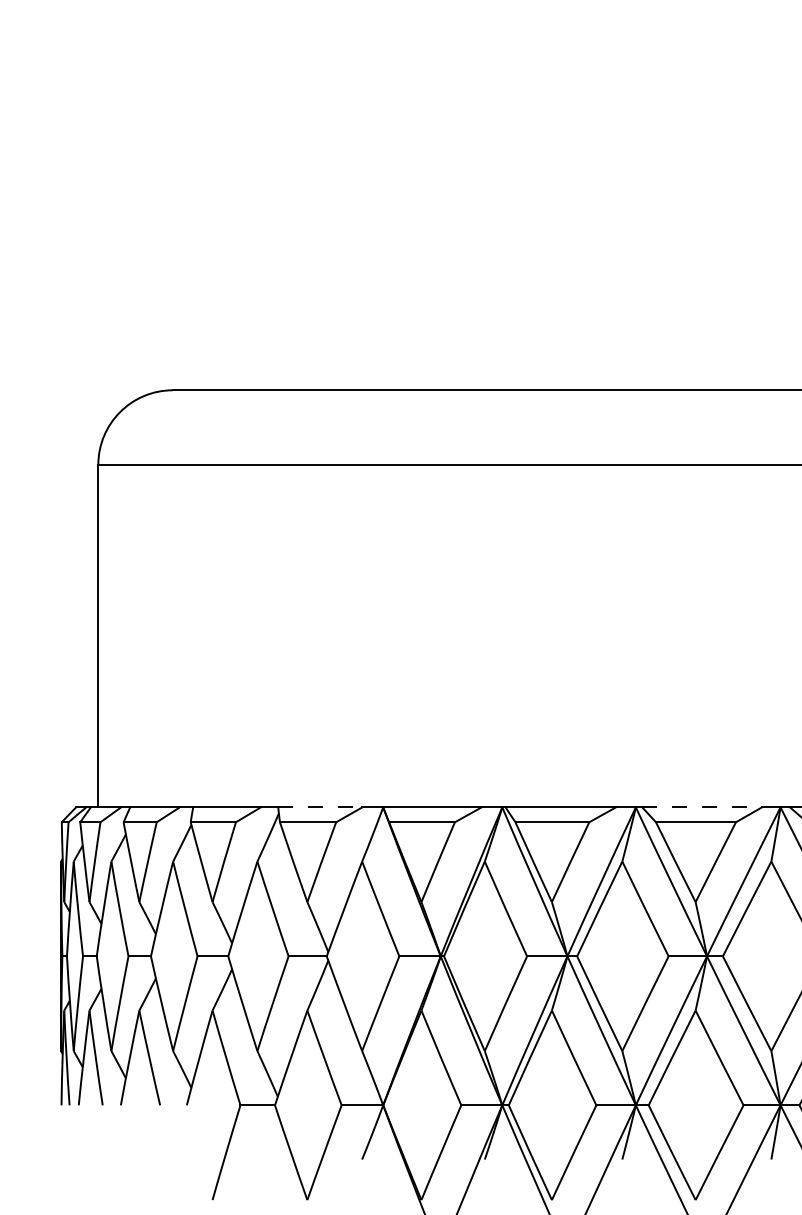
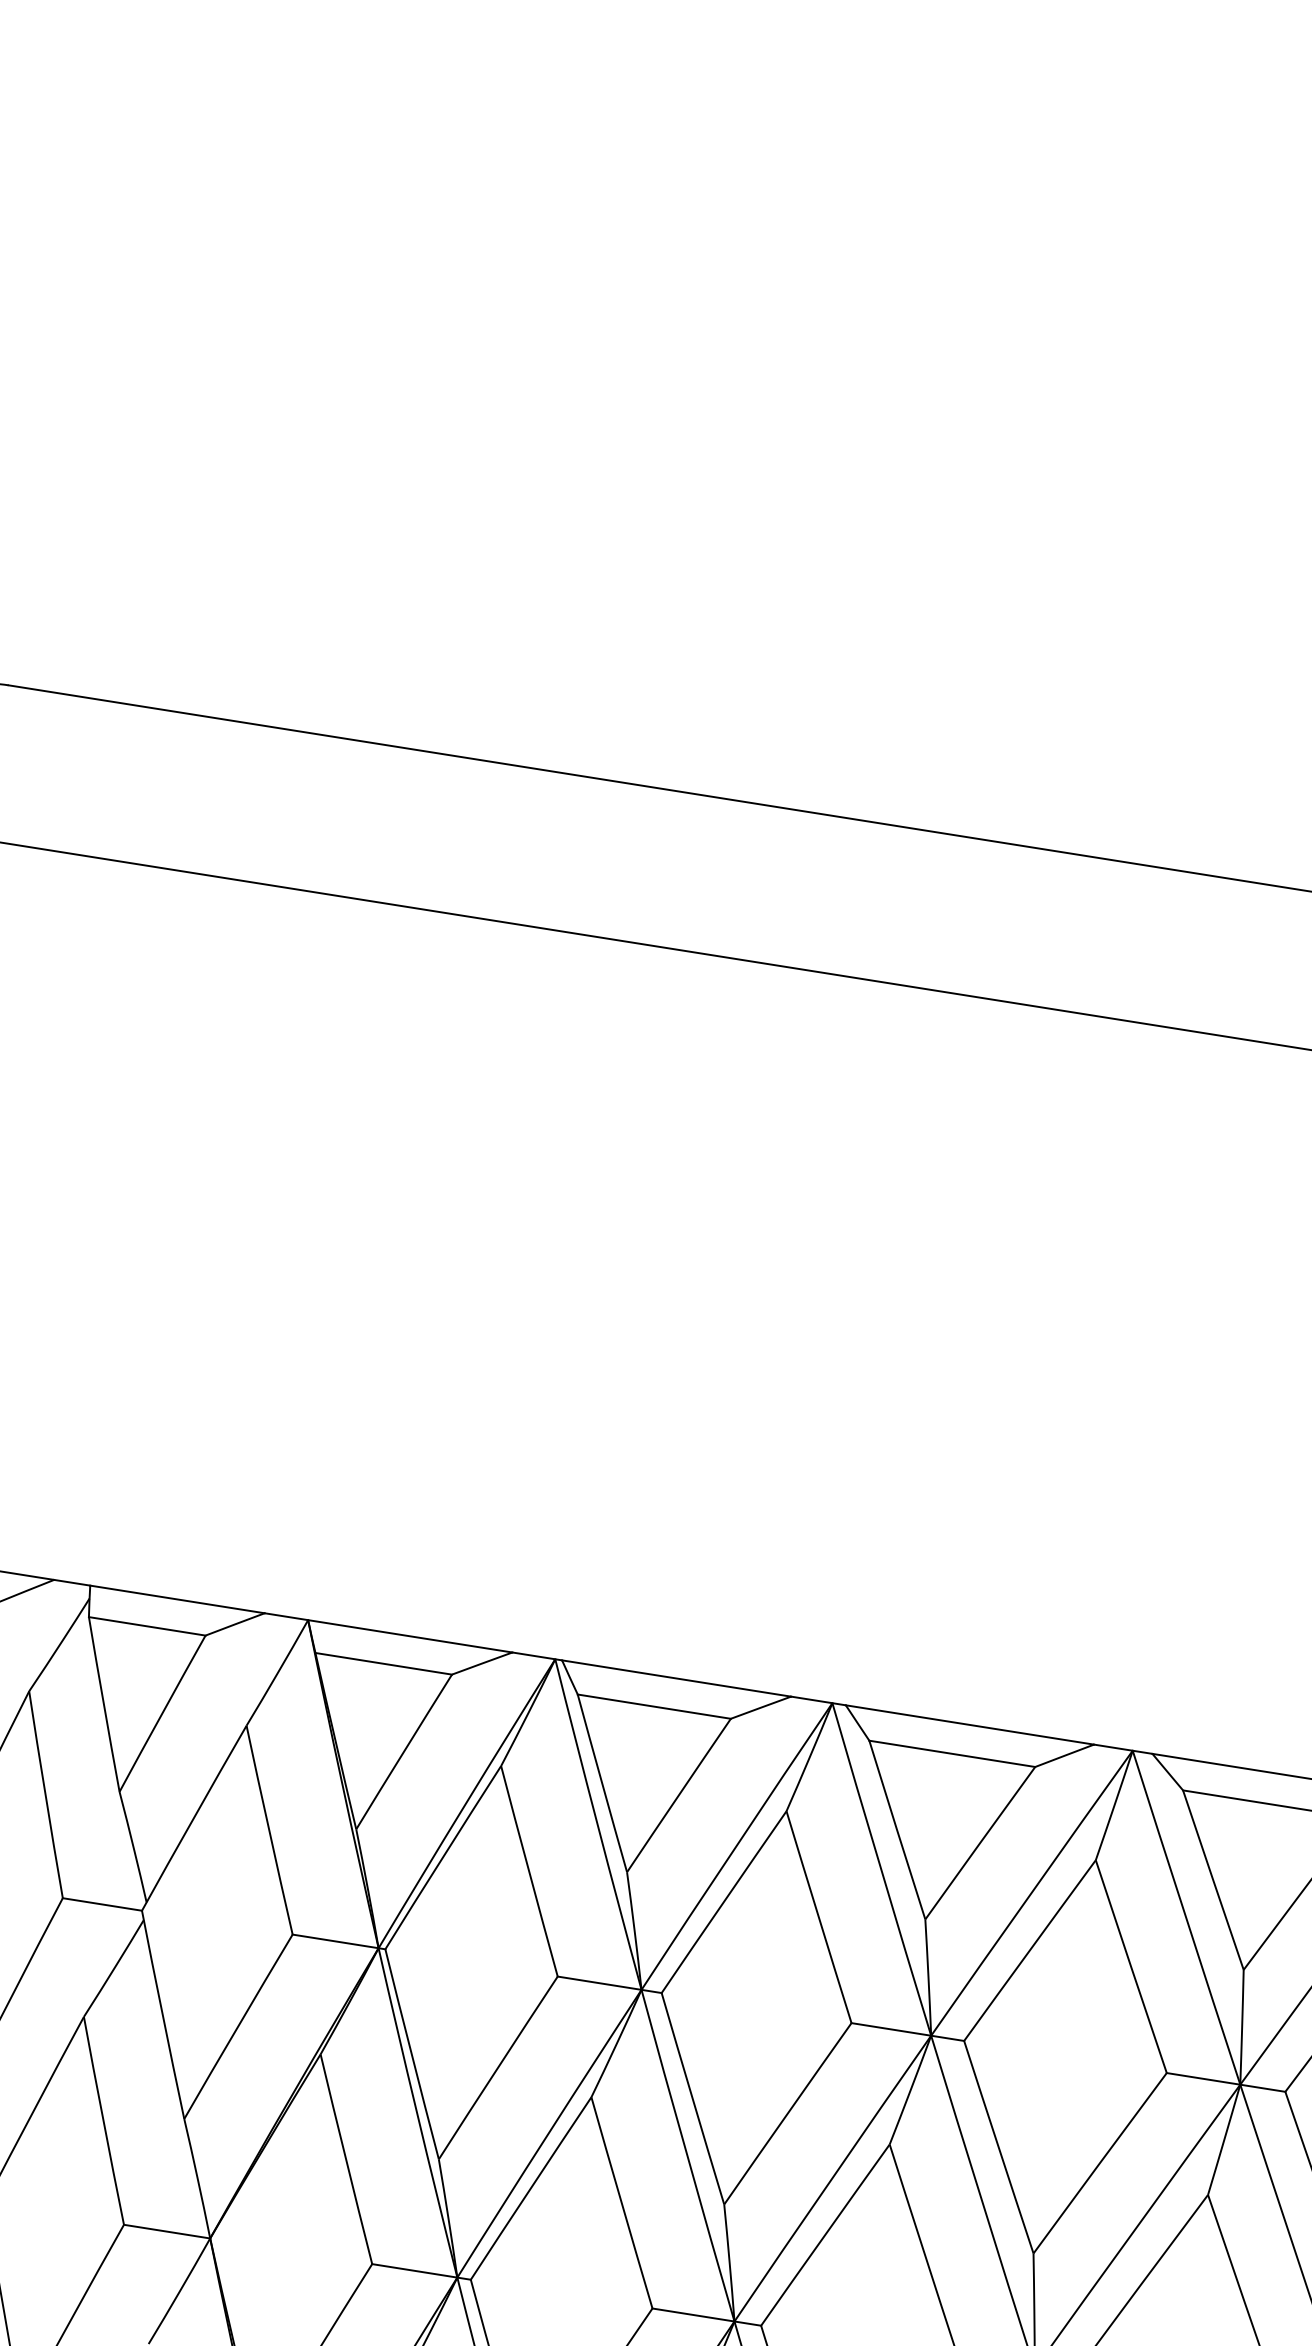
line: (320, 807) -> (177, 1599), dashed -> solid
line: (702, 807) -> (970, 1725), dashed -> solid

